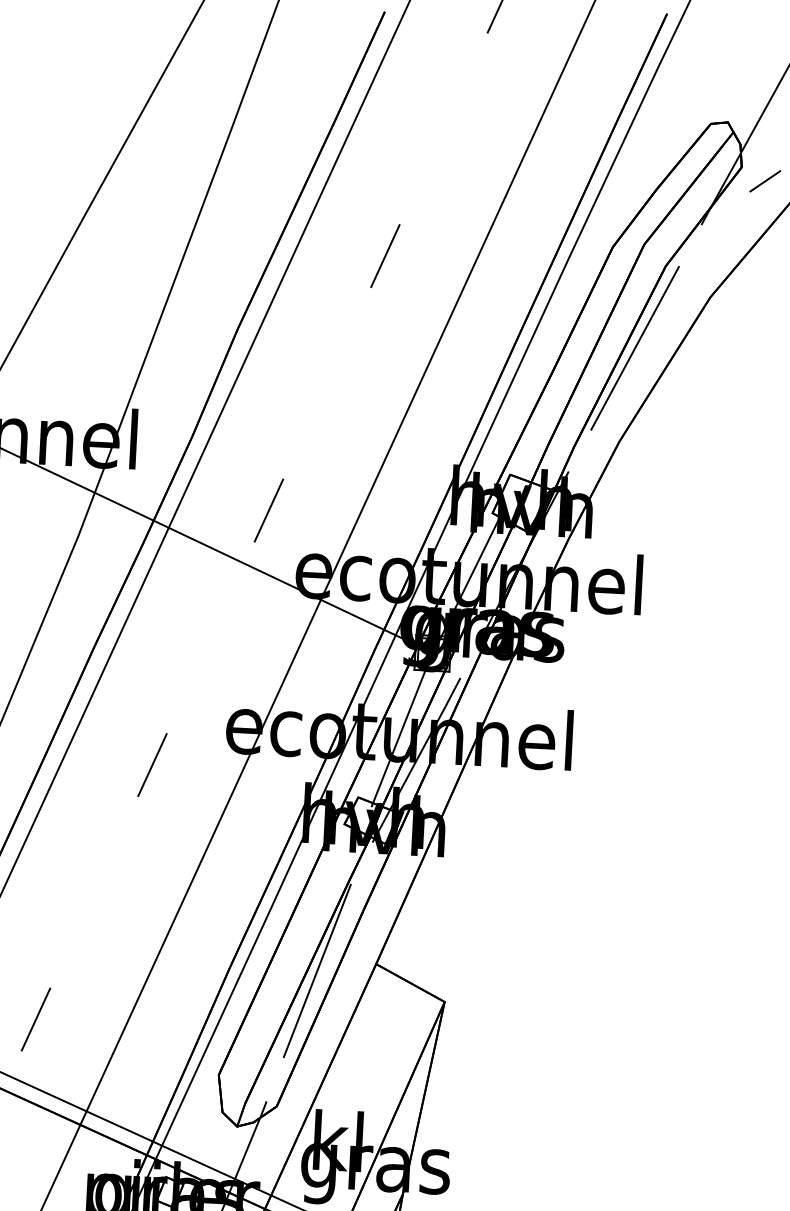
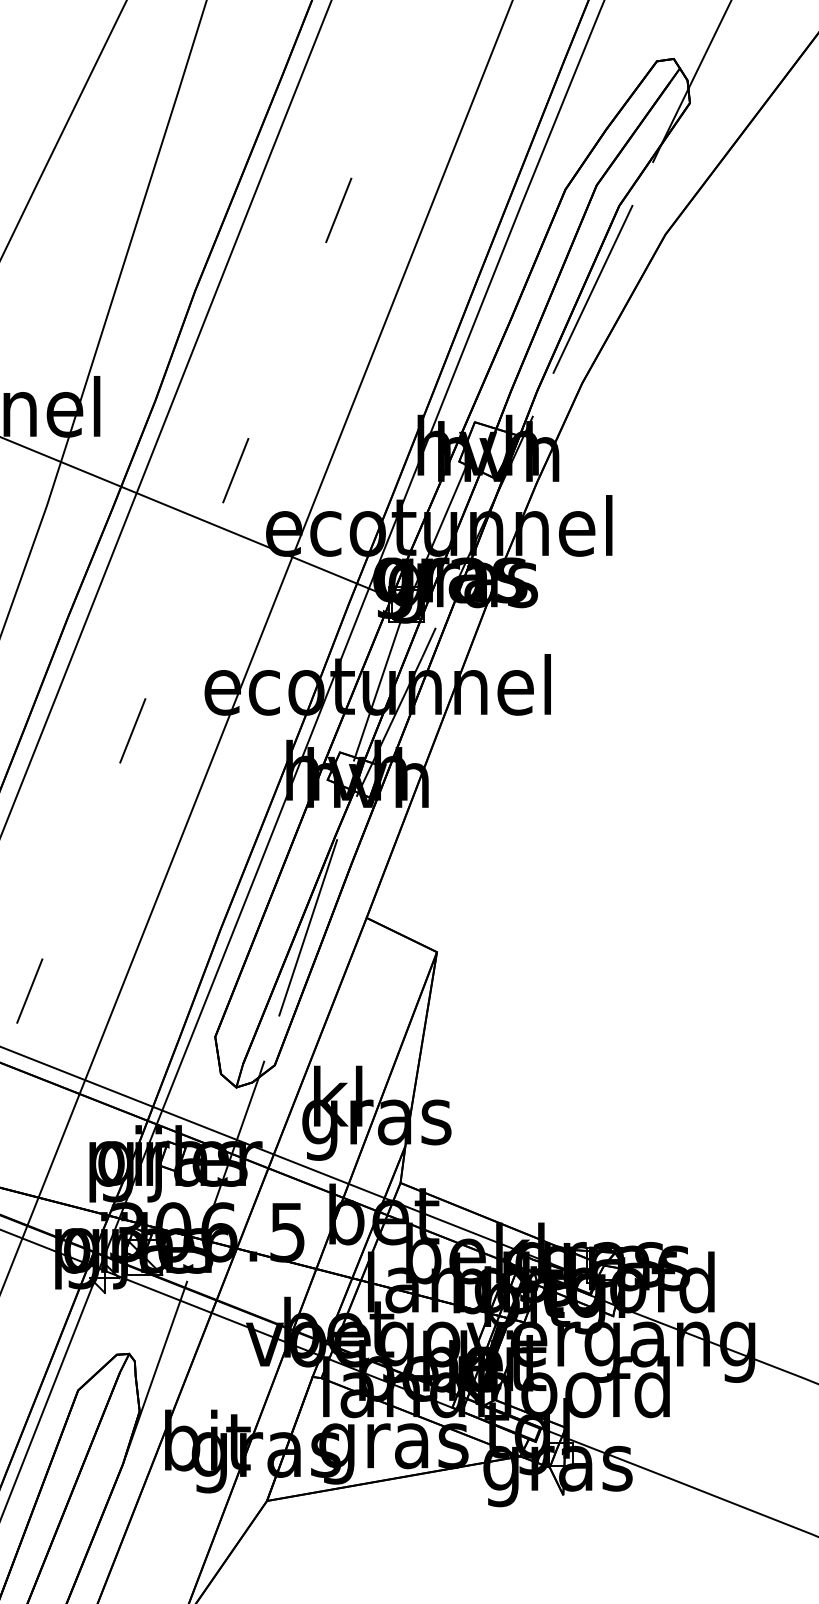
line: (764, 180) -> (713, 115), removed

